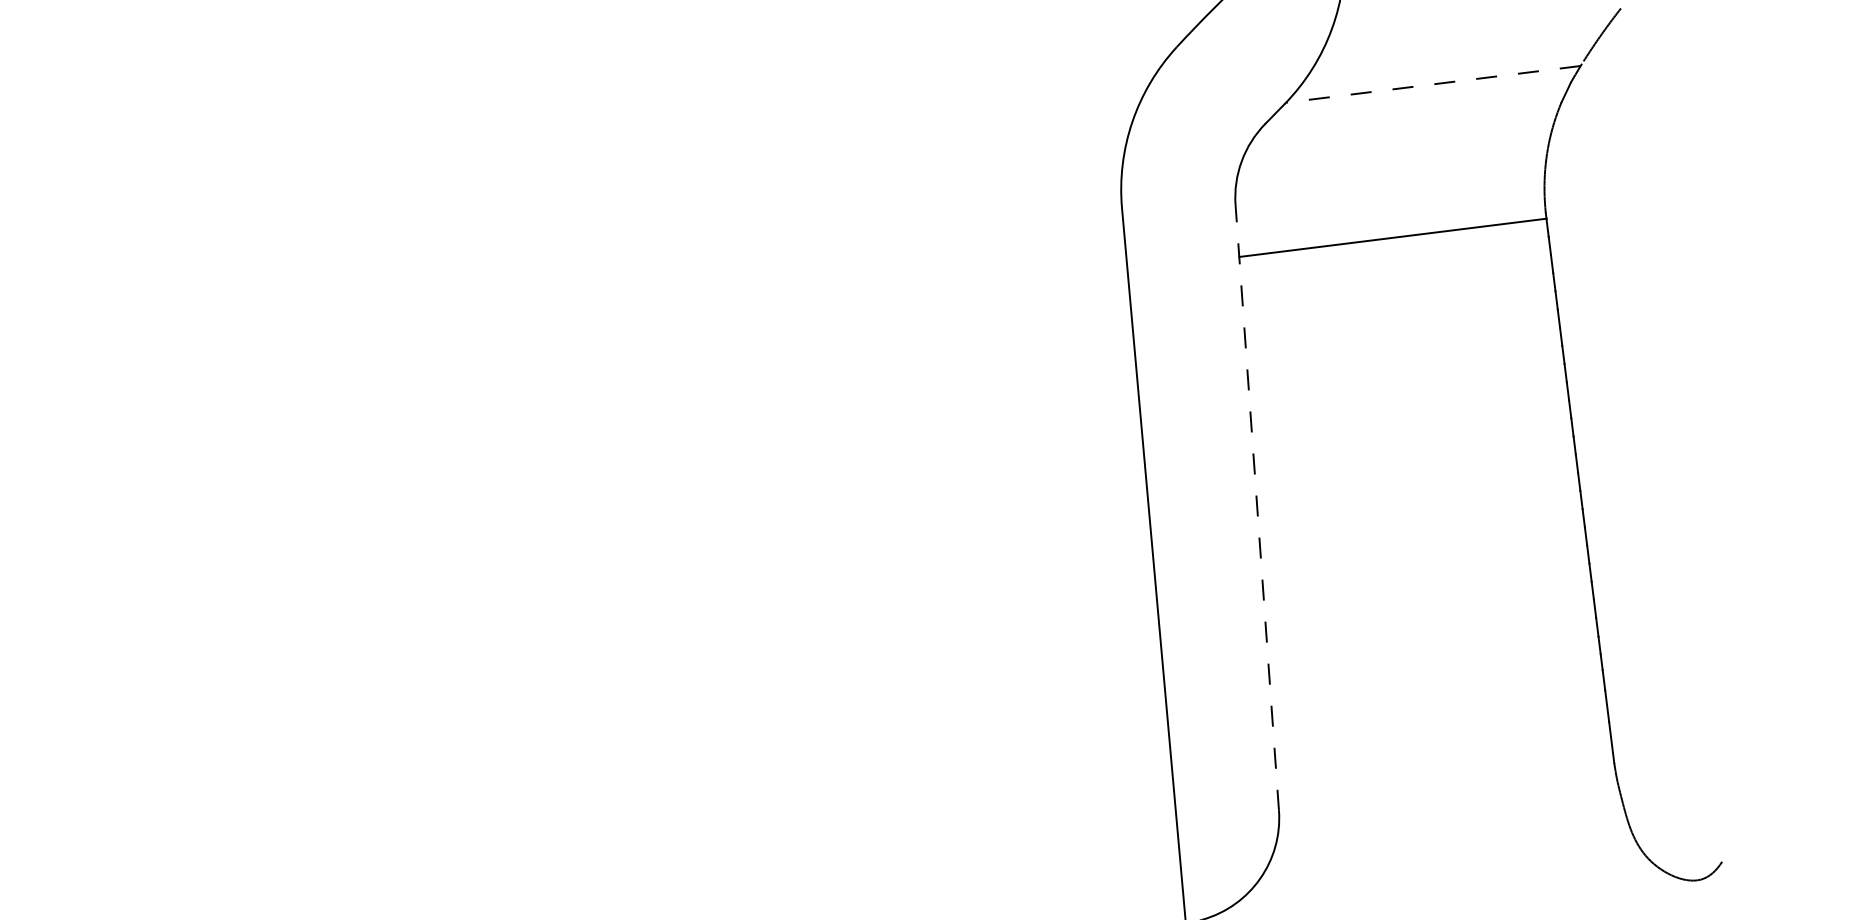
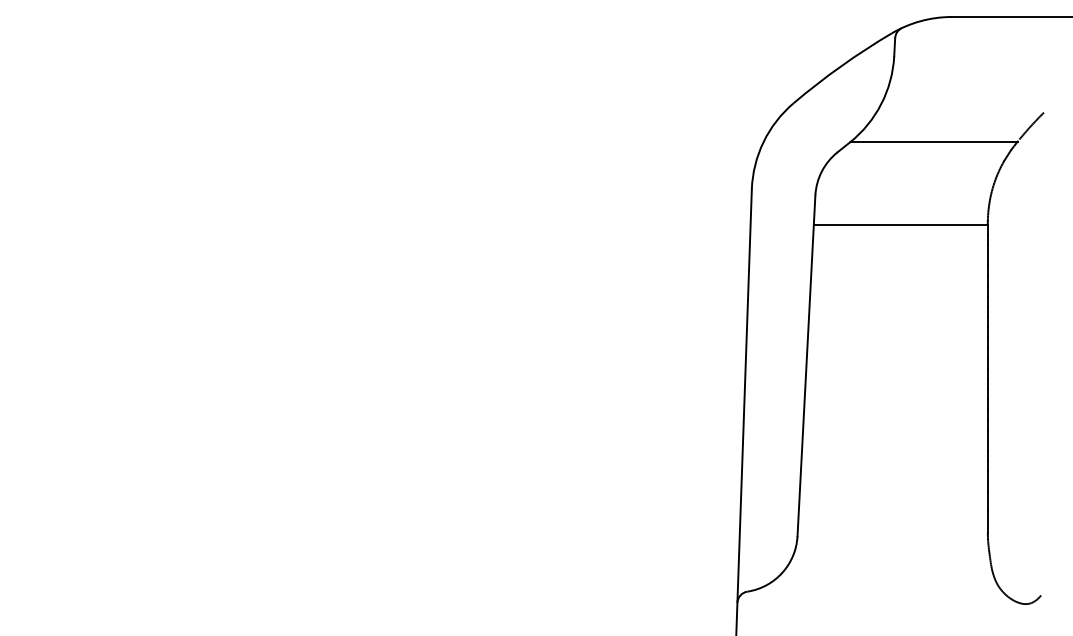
line: (1432, 83) -> (933, 141), dashed -> solid
line: (1257, 507) -> (806, 365), dashed -> solid

